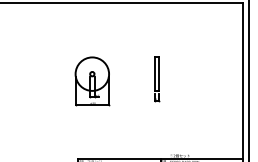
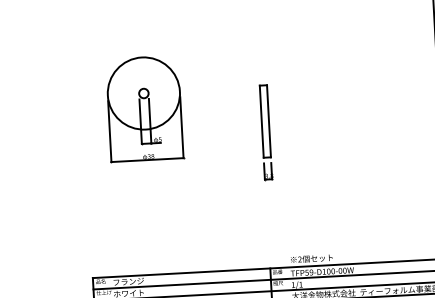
part: (157, 79) -> (267, 132), moved
part: (92, 81) -> (145, 109), moved

